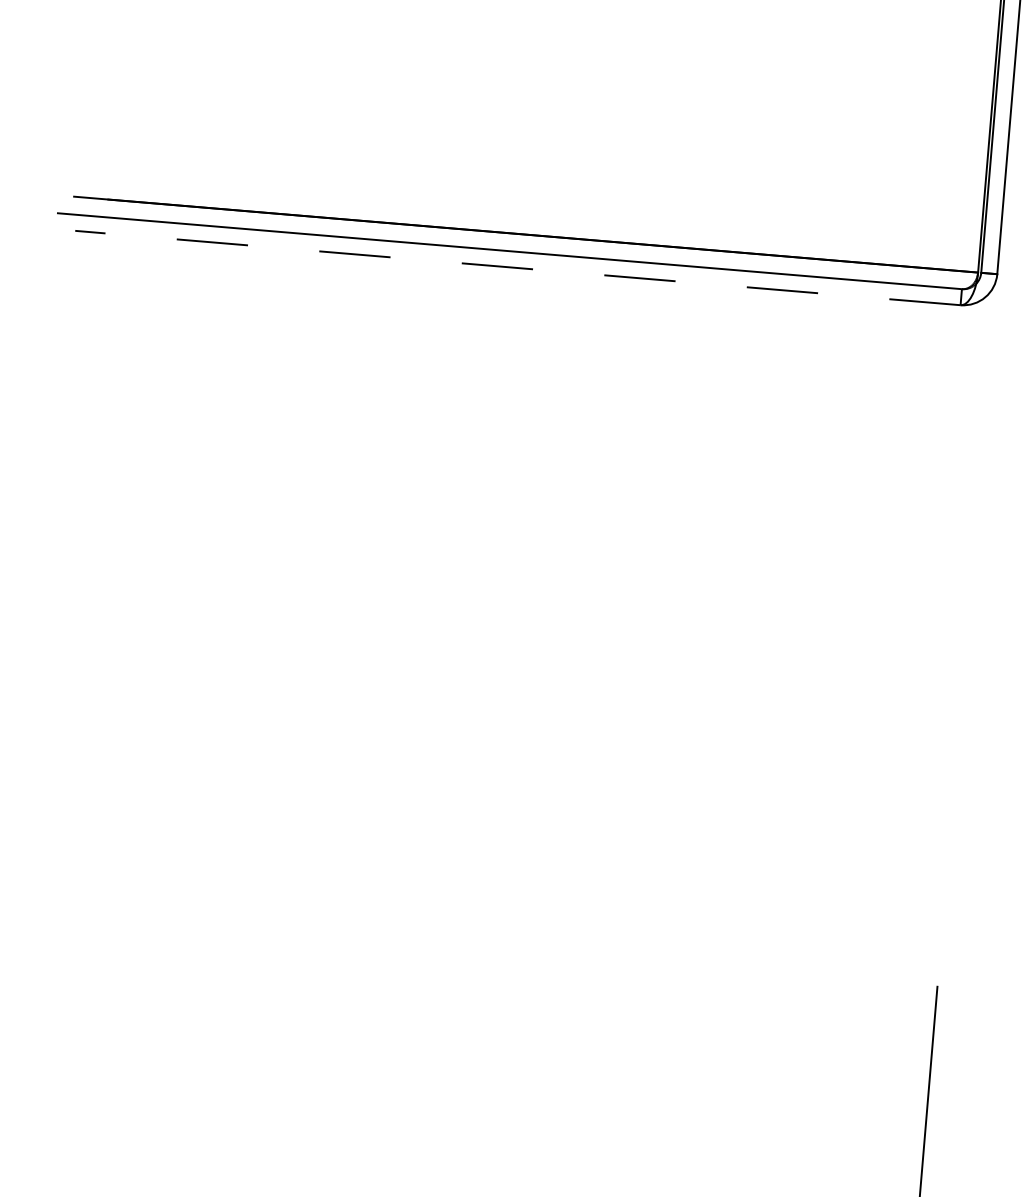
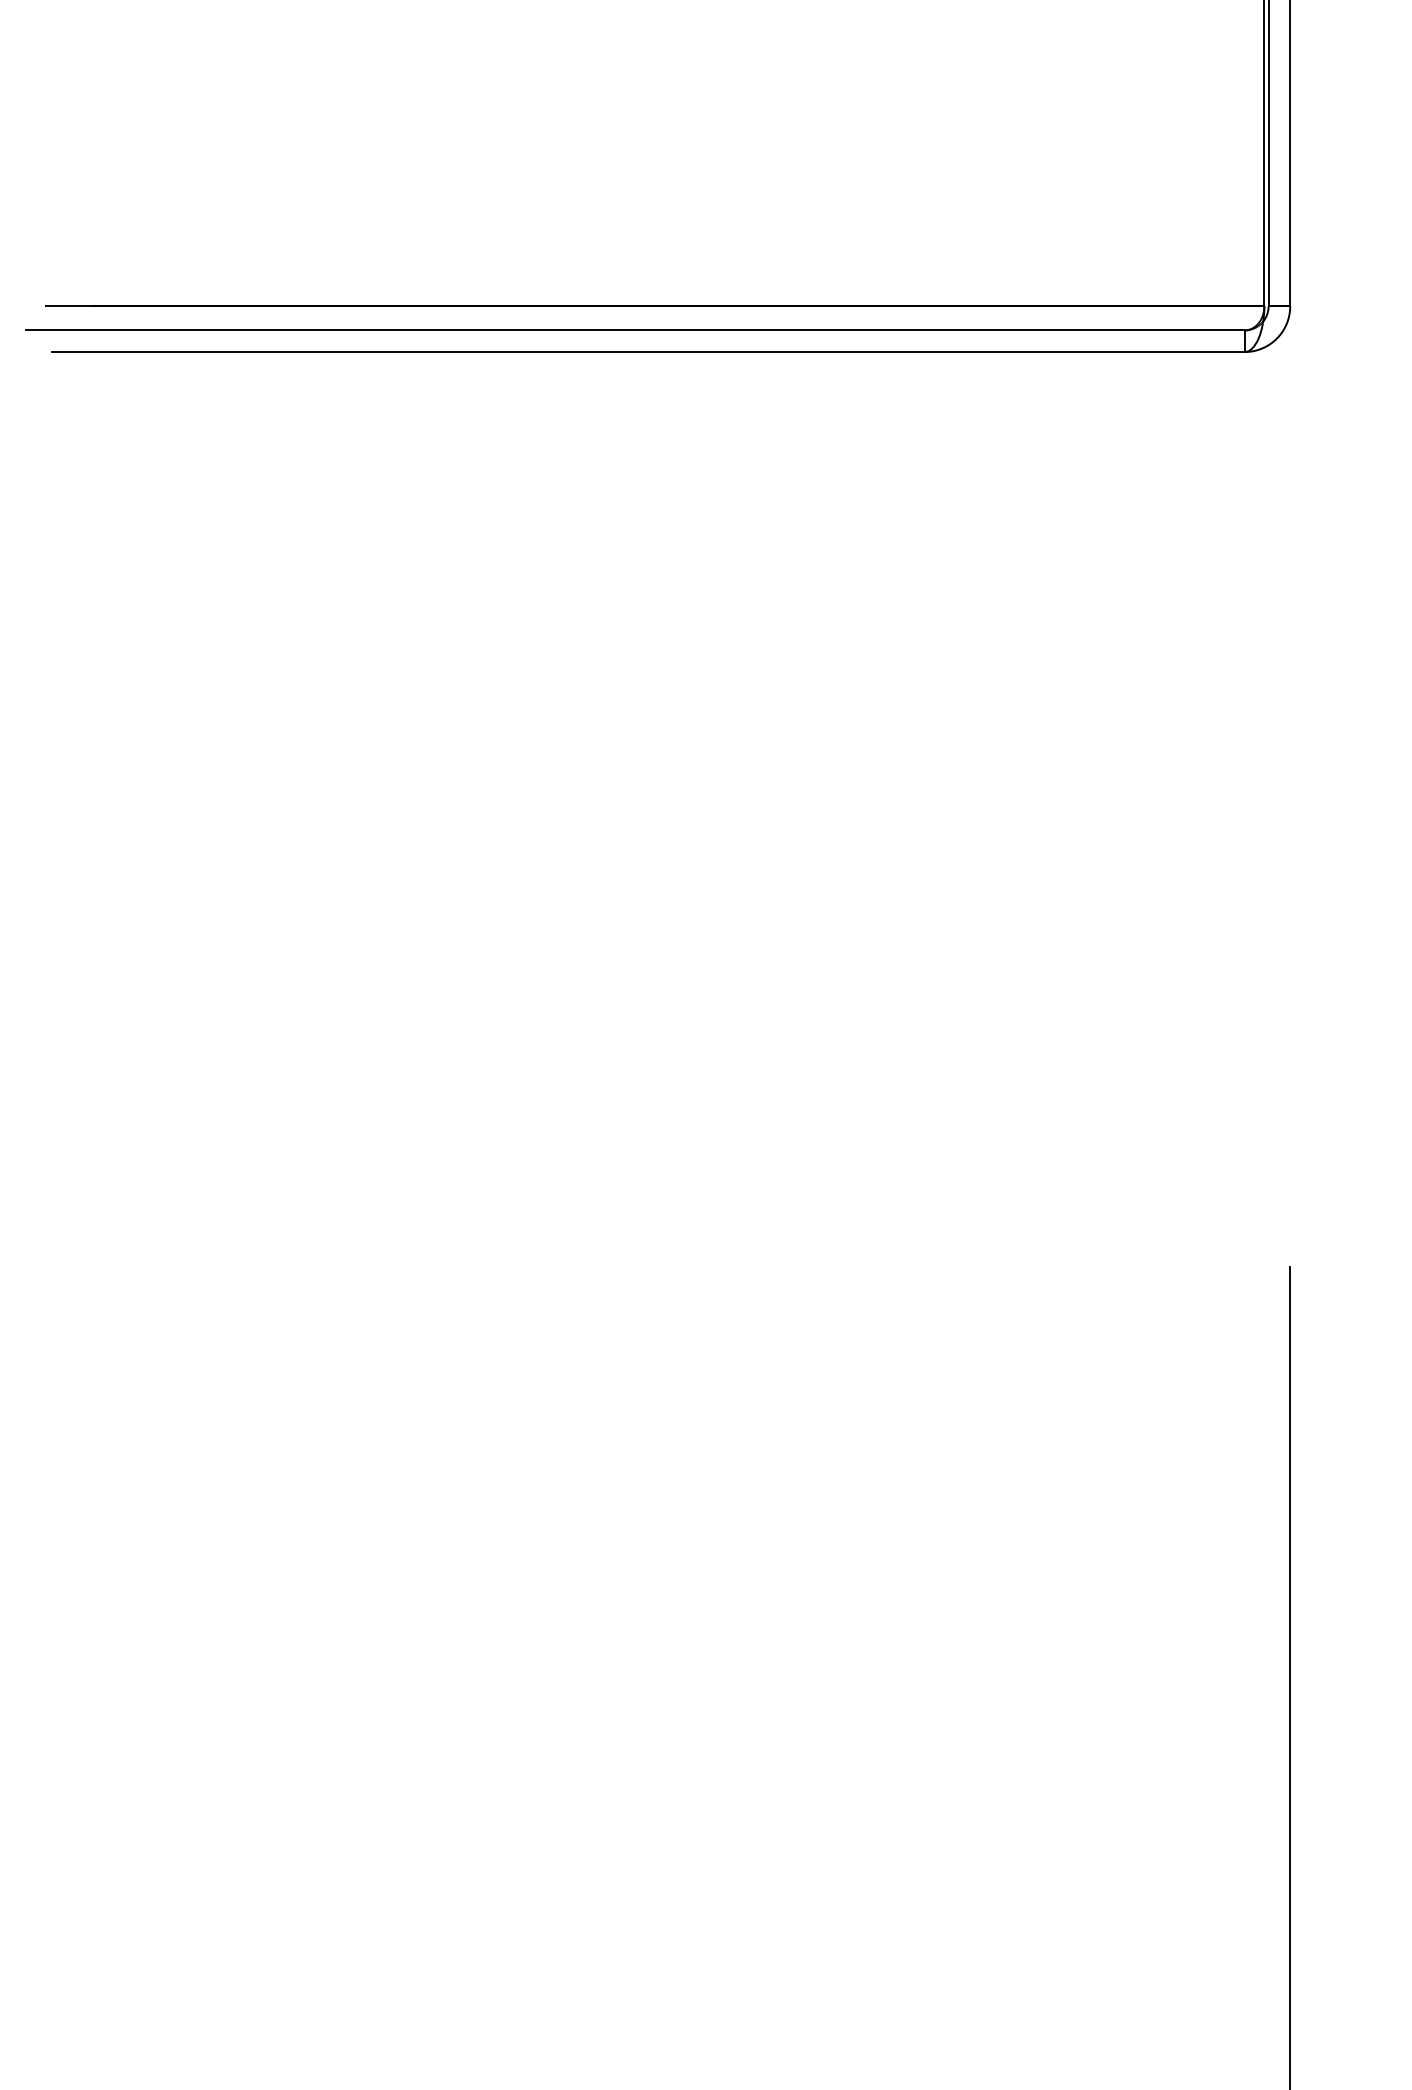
line: (518, 268) -> (648, 352), dashed -> solid

